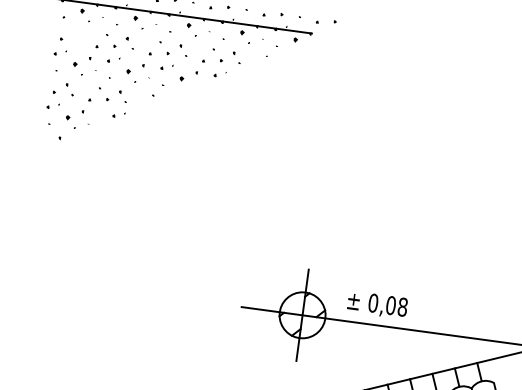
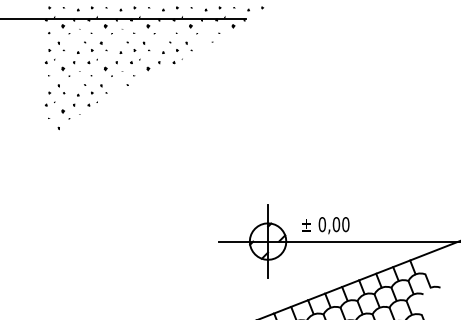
part: (75, 35) -> (60, 46), added
part: (118, 114) -> (92, 103), moved
text: (402, 307) -> (345, 224), 0,08 -> 0,00

